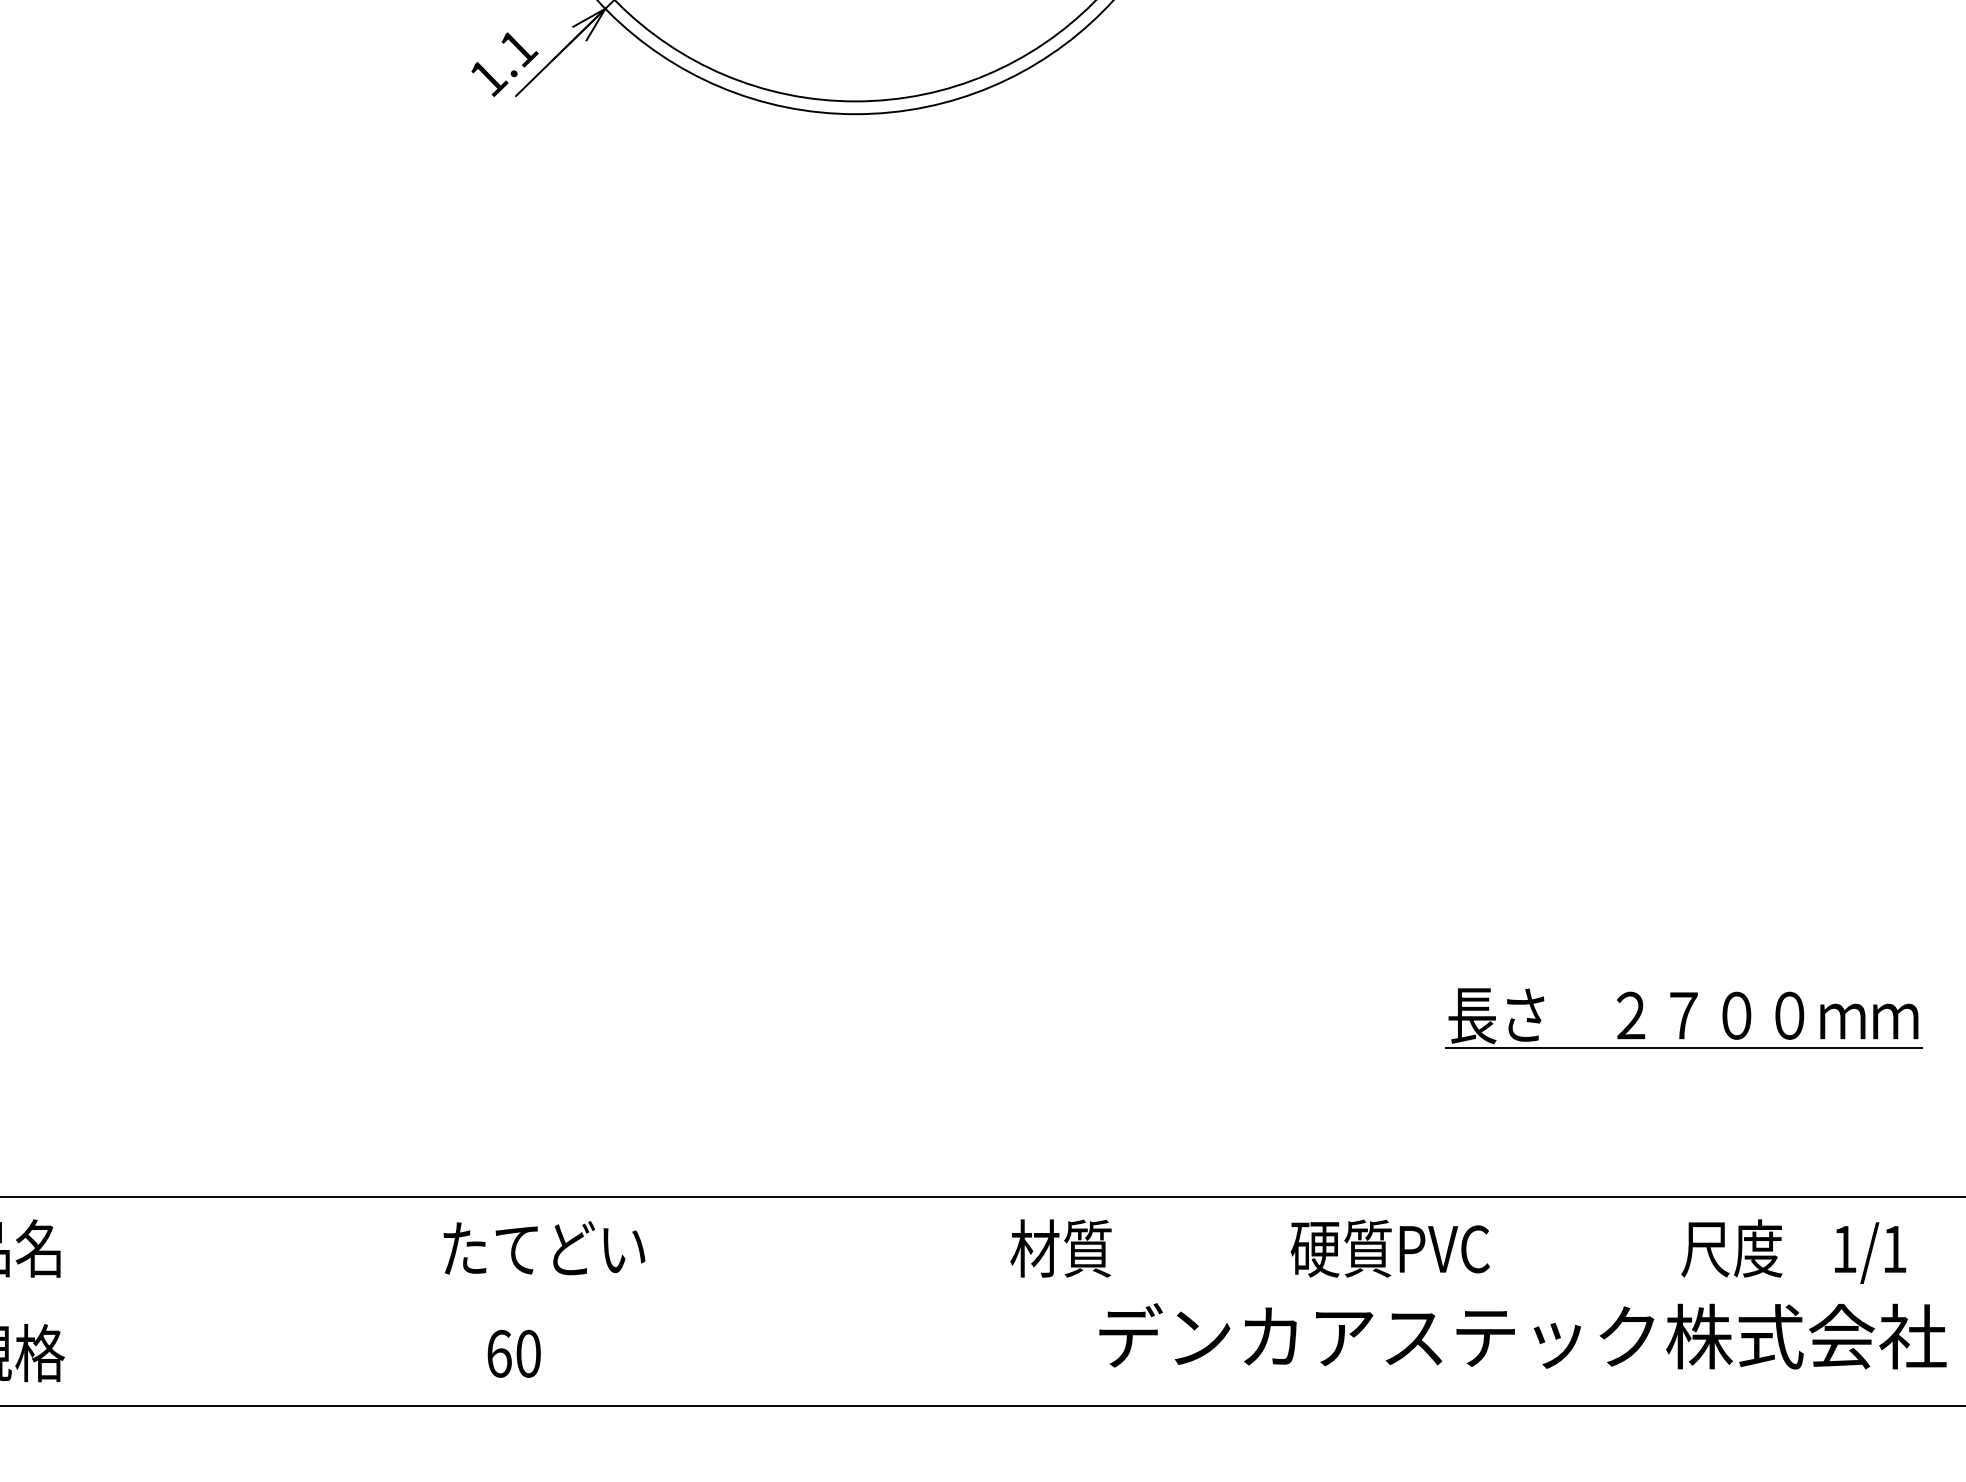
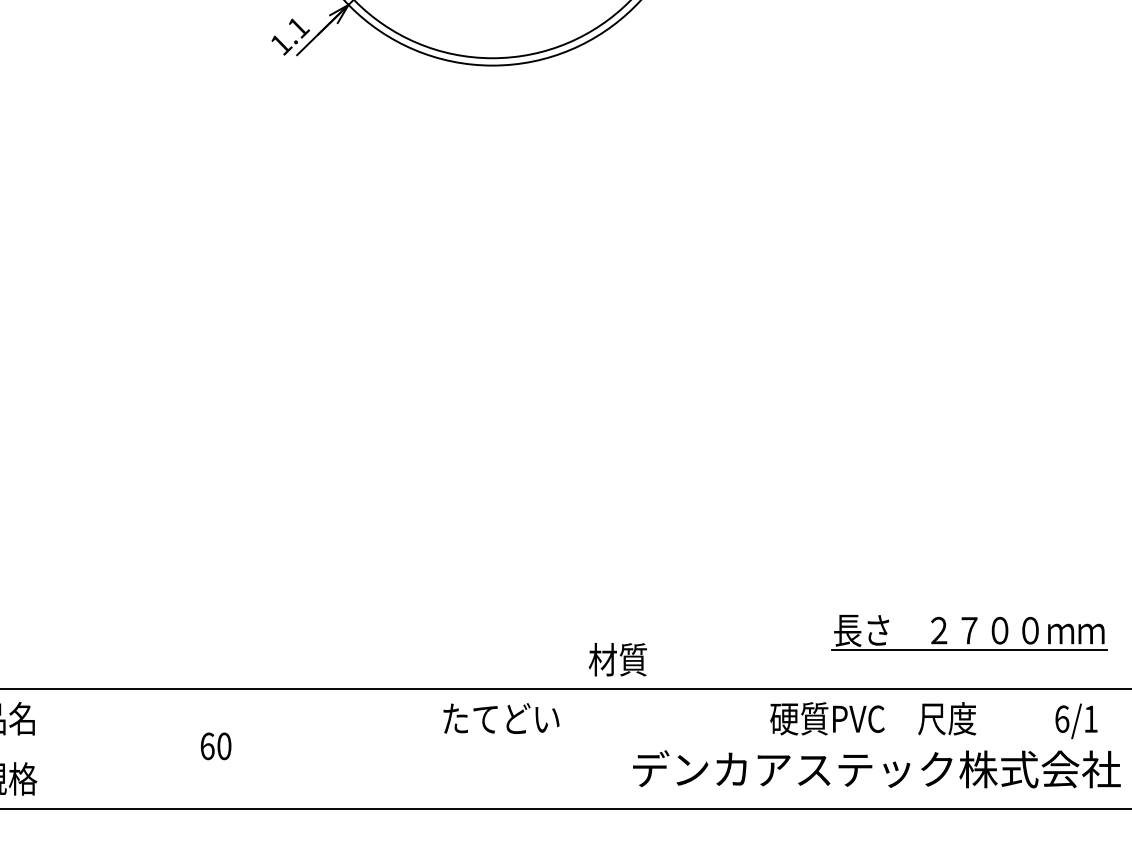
part: (1683, 1018) -> (969, 632), moved
text: (544, 1248) -> (501, 718), moved
text: (1060, 1248) -> (617, 659), moved
text: (1390, 1248) -> (827, 718), moved
text: (1732, 1248) -> (947, 718), moved
text: (1845, 1248) -> (1062, 718), 1/1 -> 6/1
text: (514, 1354) -> (216, 746), moved

